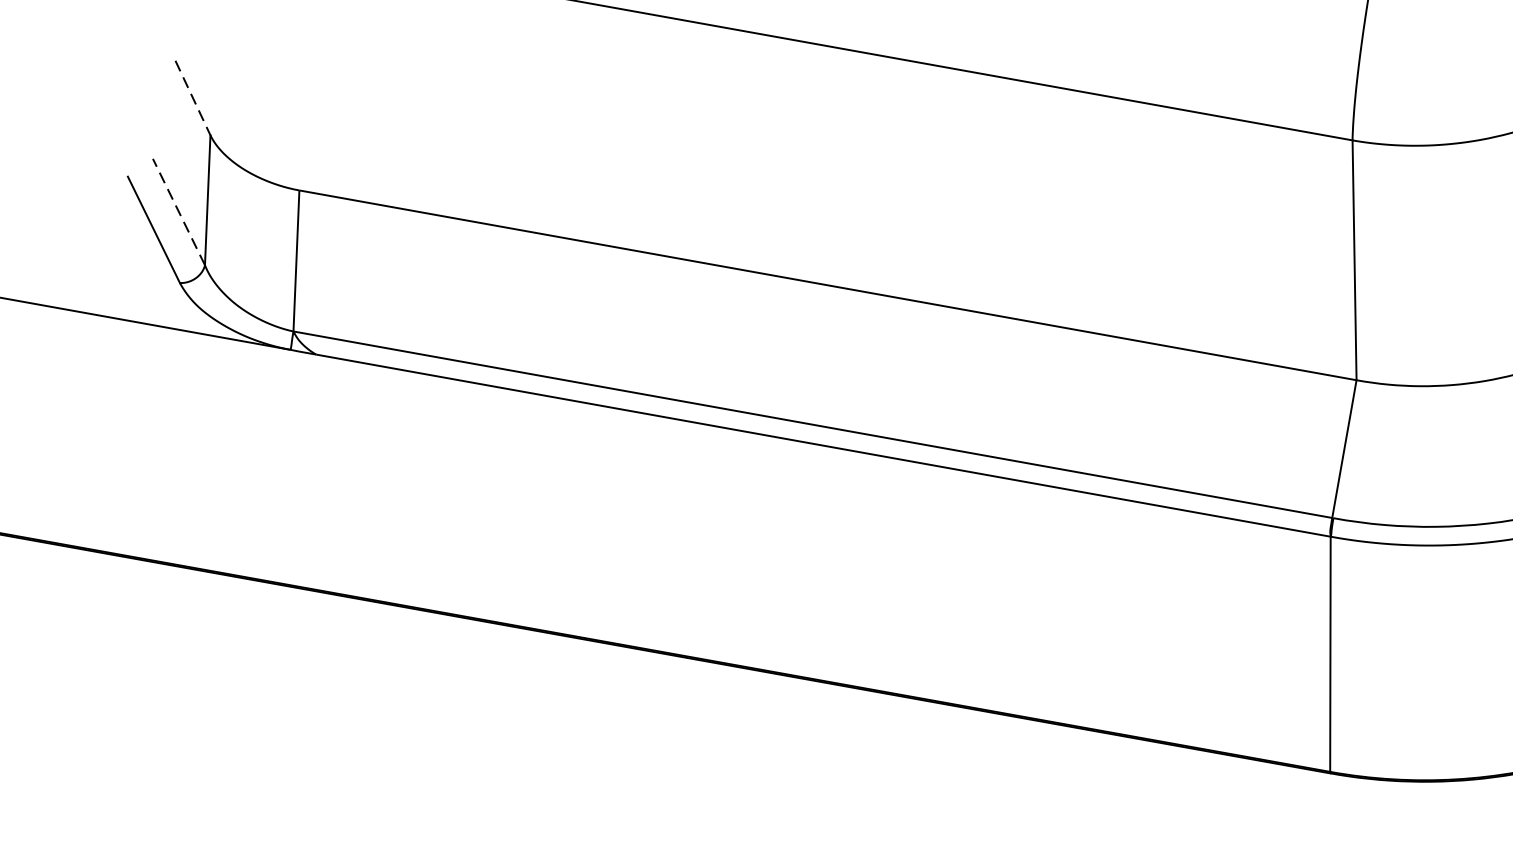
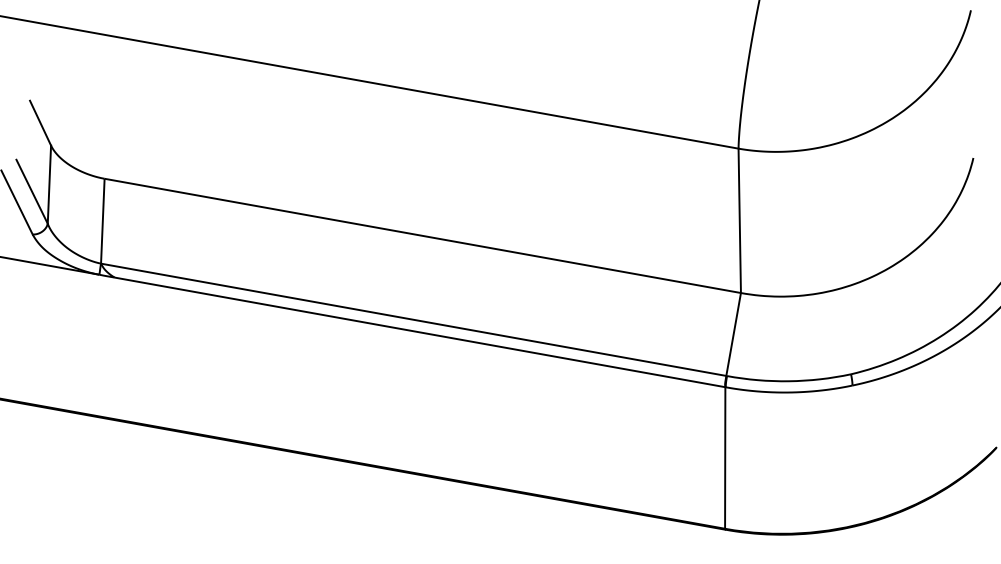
line: (192, 98) -> (40, 123), dashed -> solid
line: (179, 211) -> (32, 191), dashed -> solid

